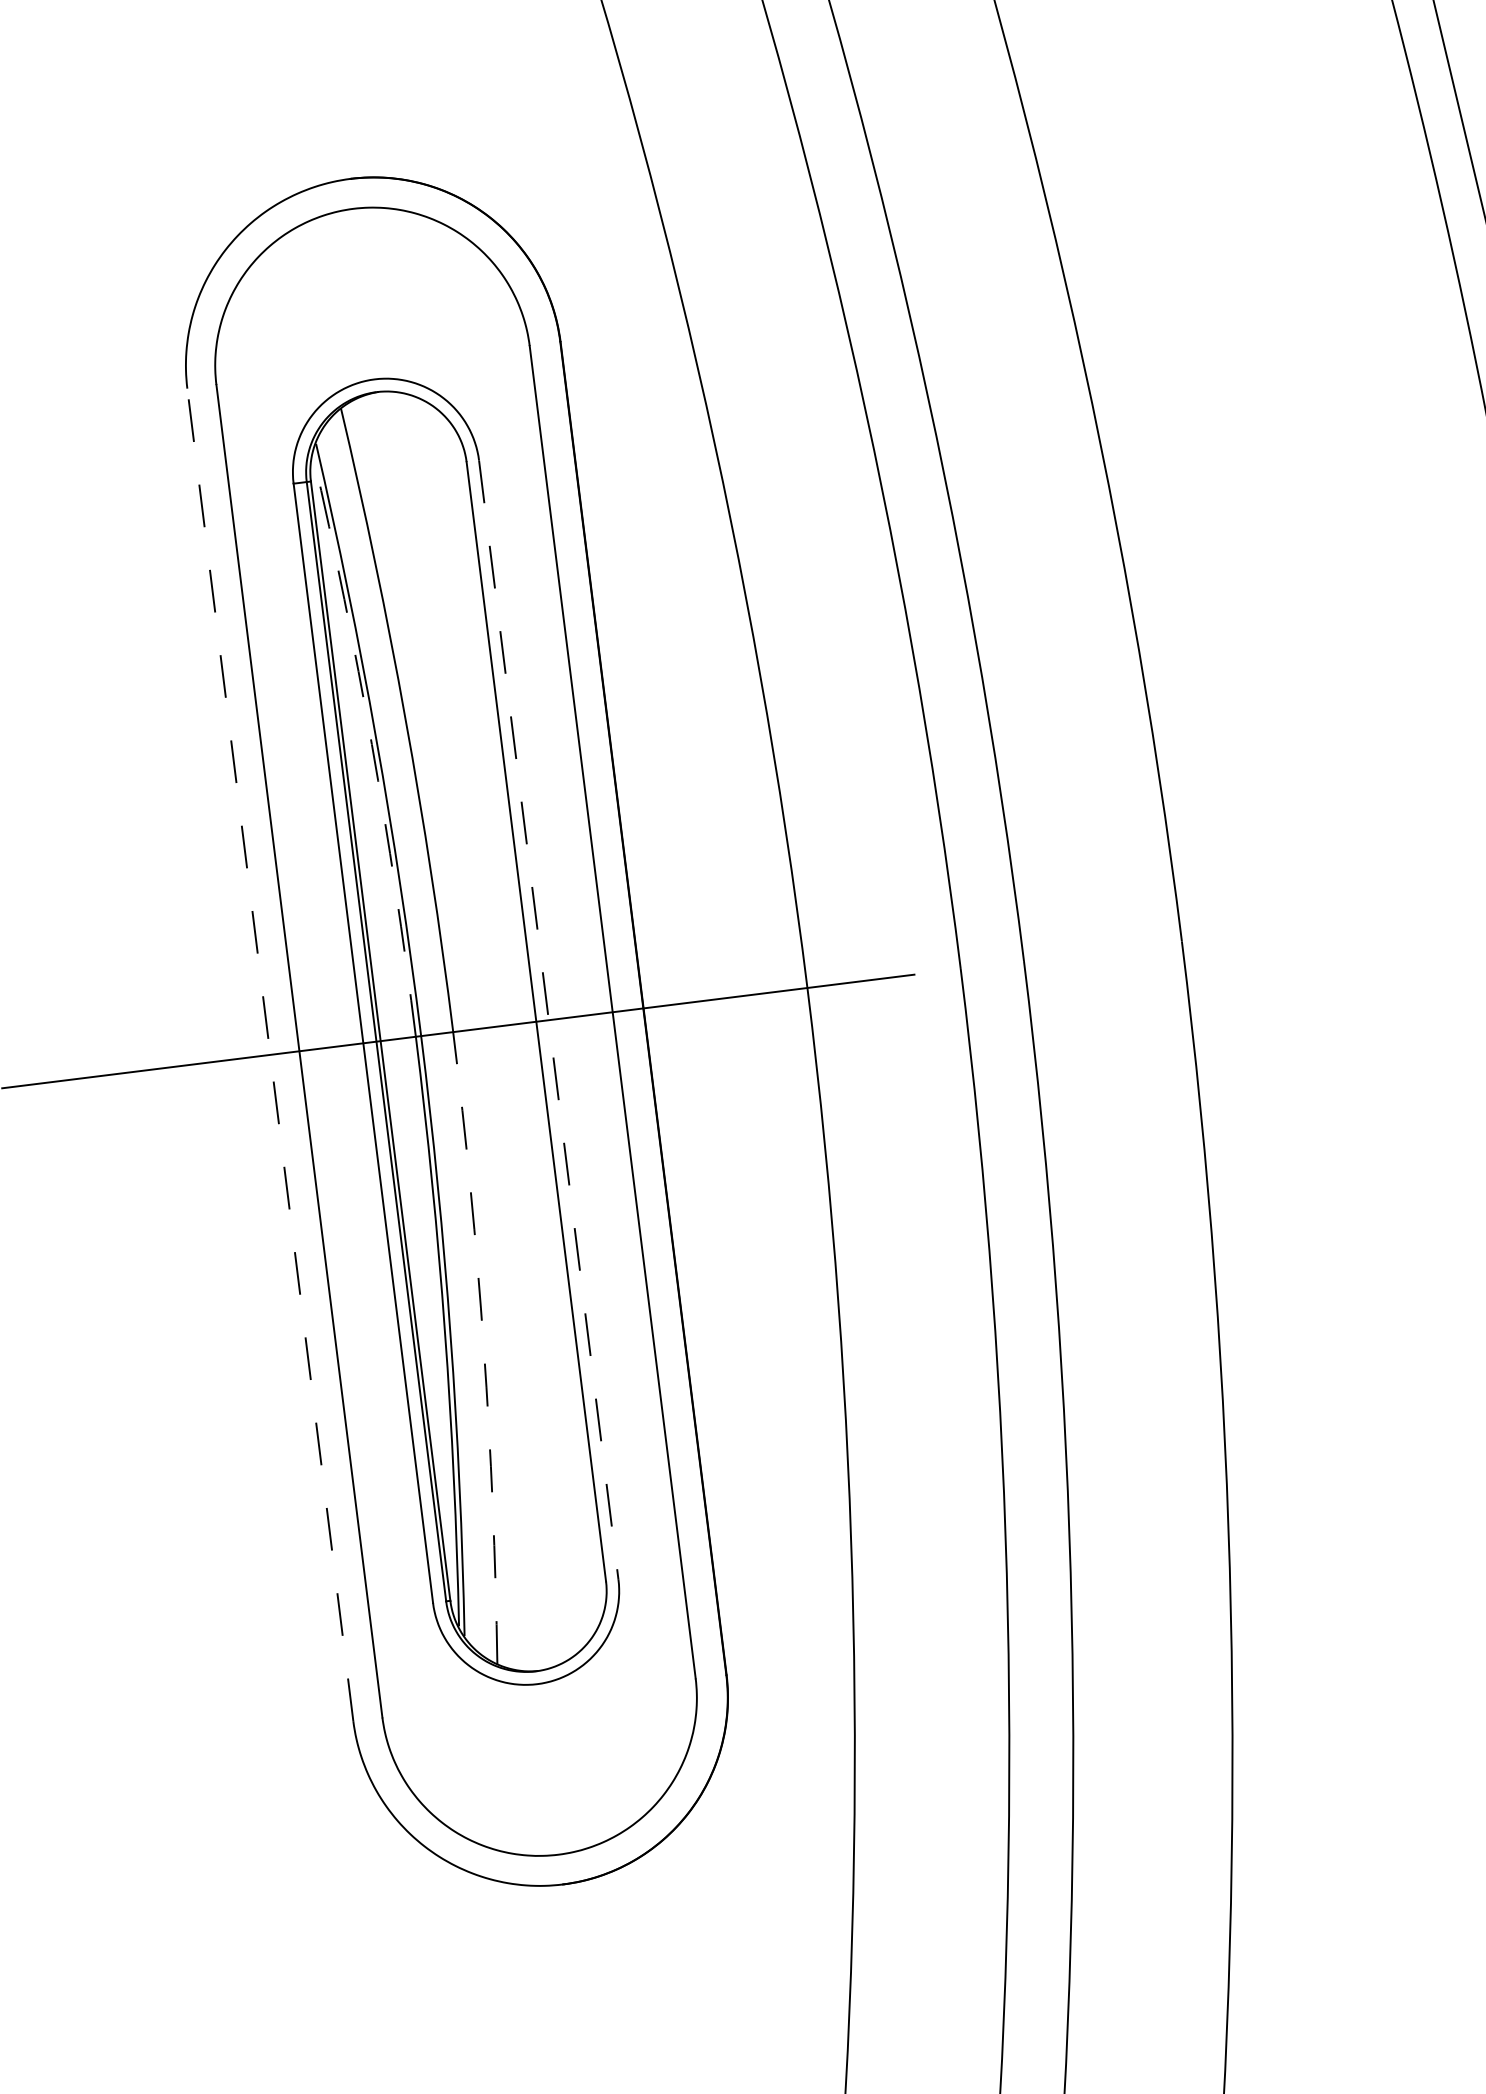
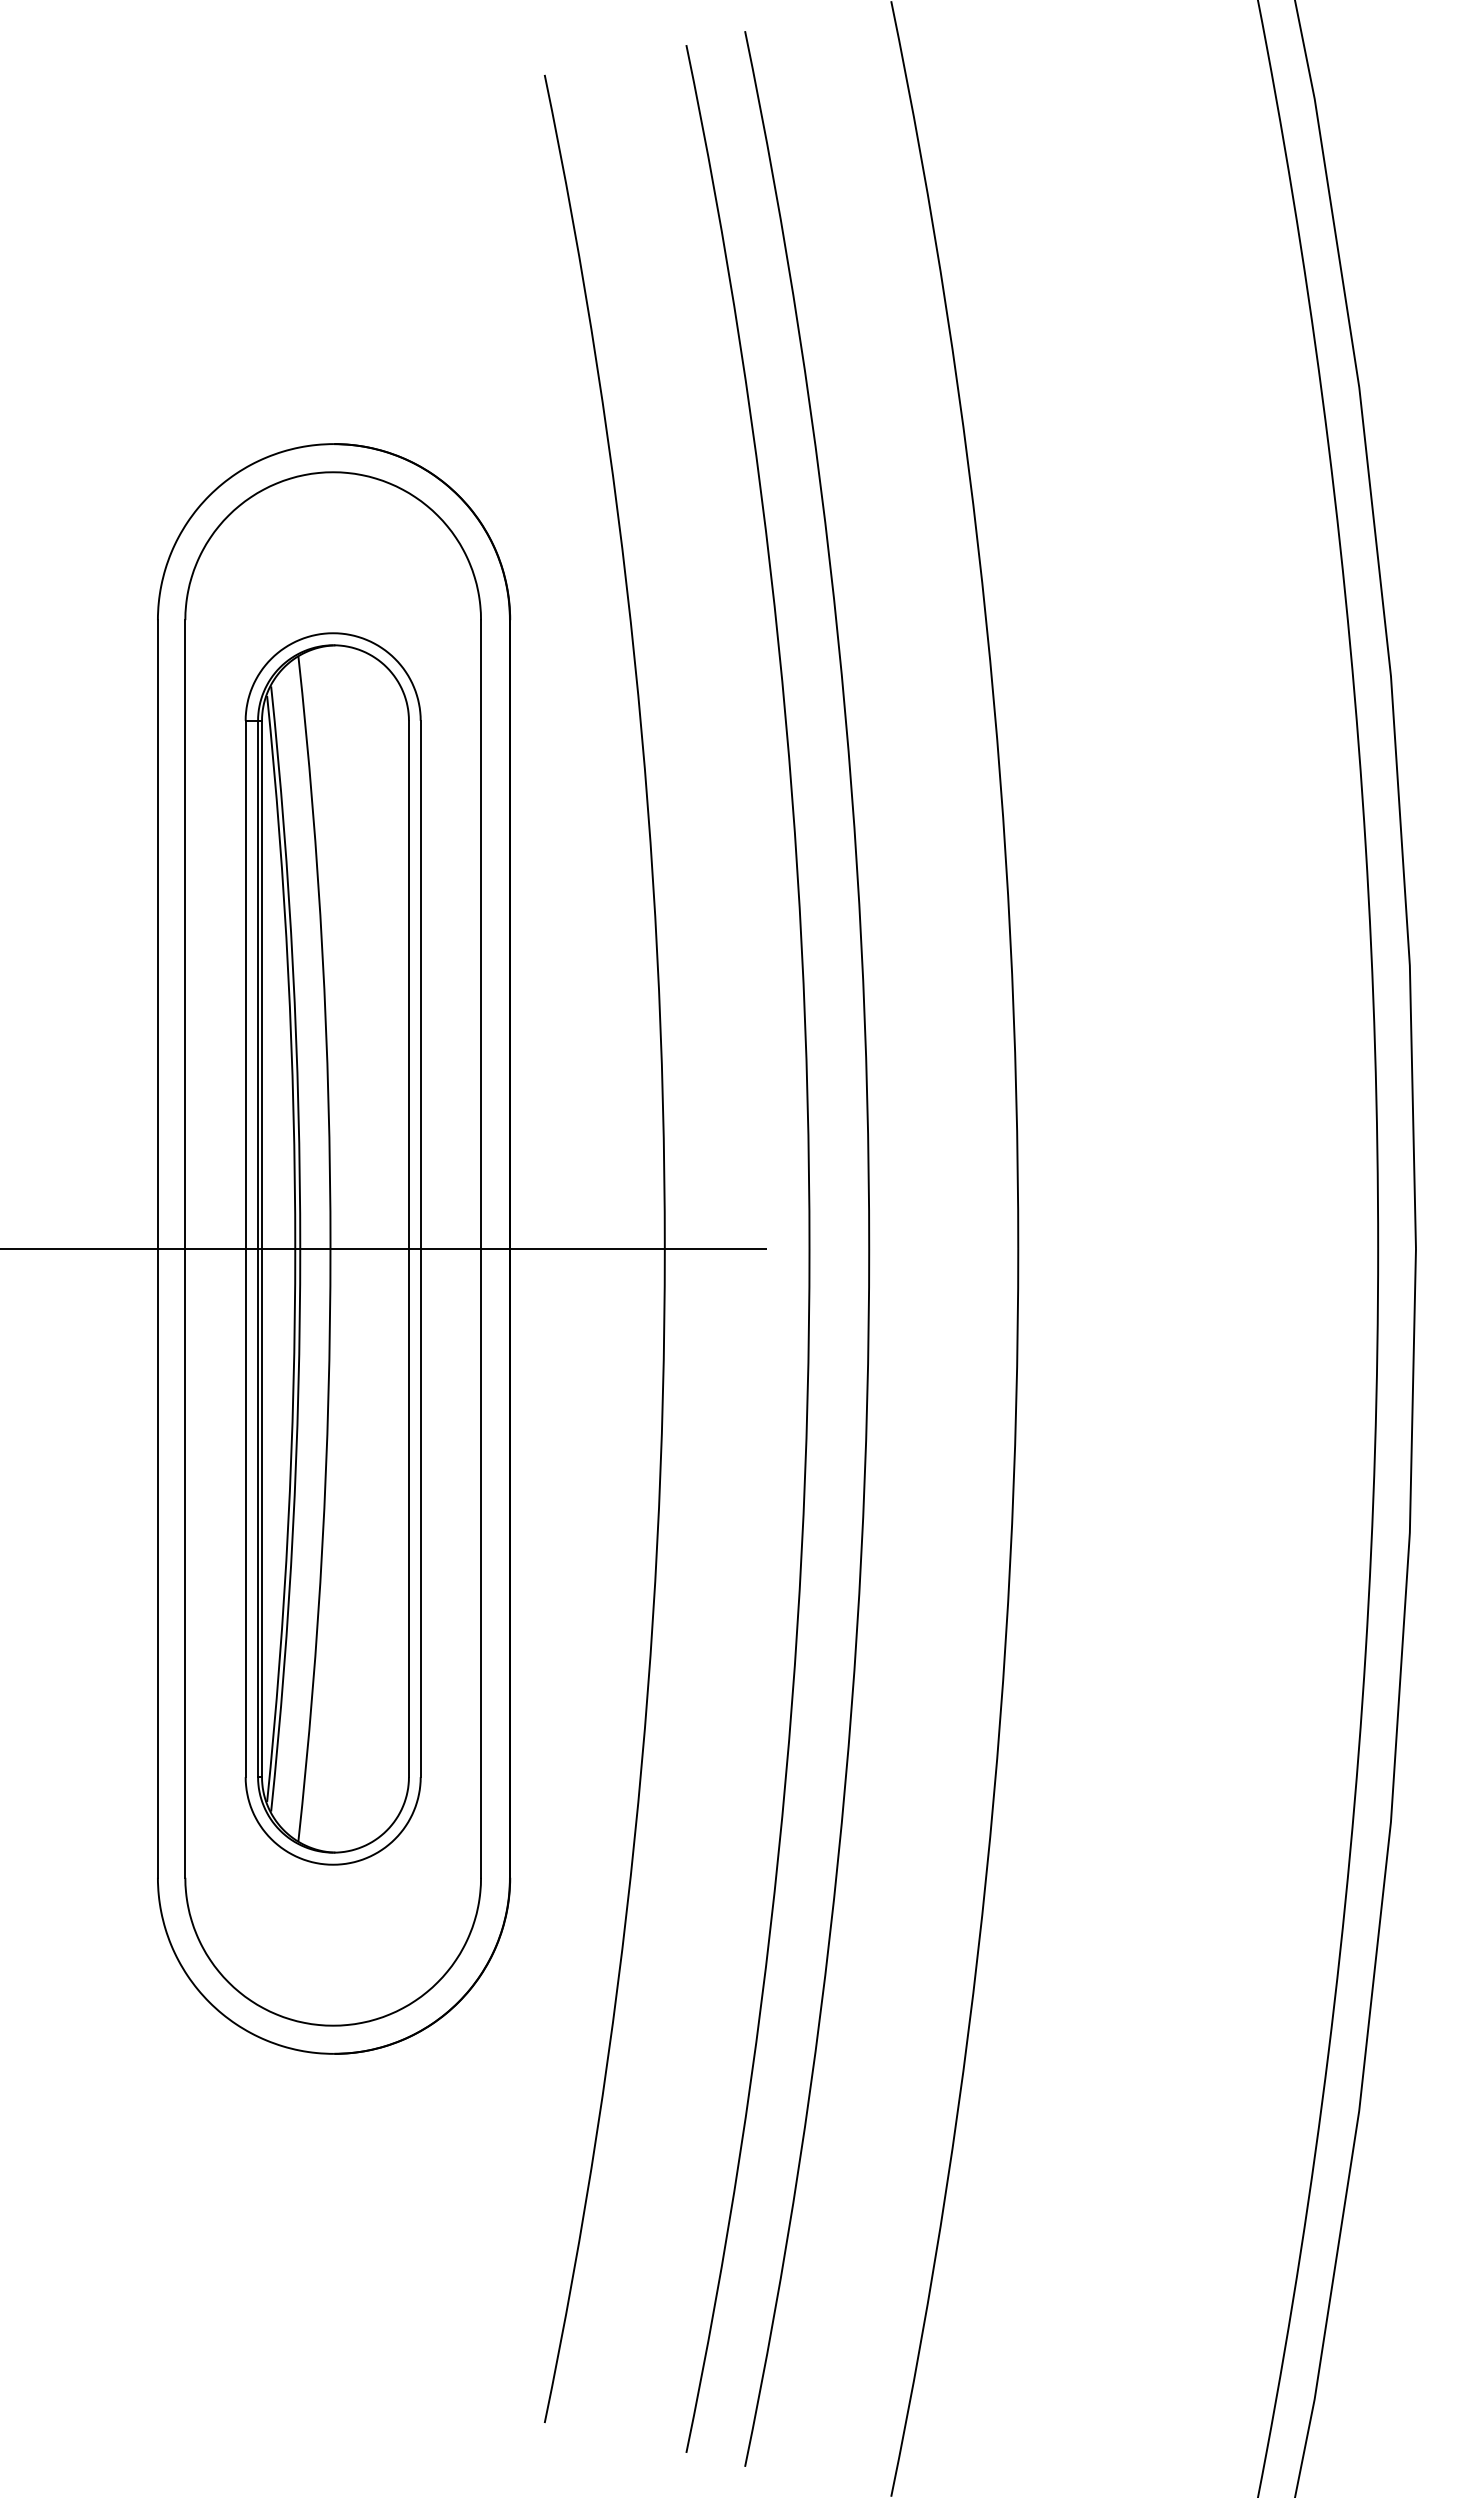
arc: (372, 744) -> (288, 972), dashed -> solid
line: (548, 1020) -> (420, 1249), dashed -> solid
line: (269, 1054) -> (157, 1248), dashed -> solid
arc: (483, 1347) -> (322, 1545), dashed -> solid

